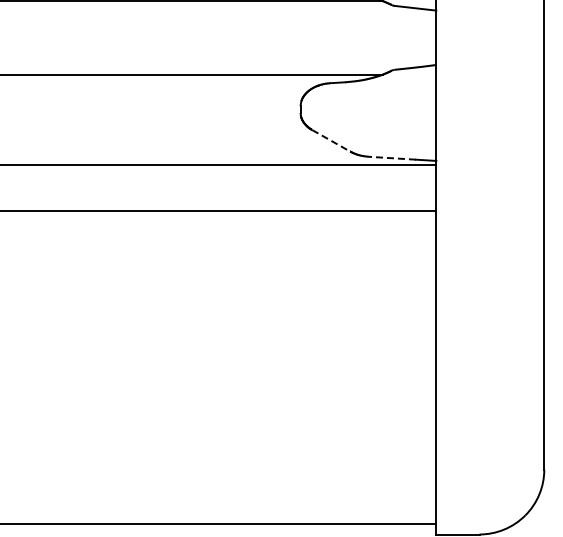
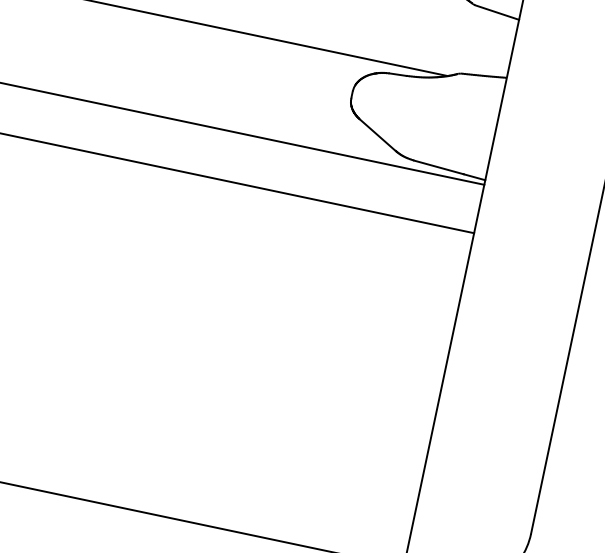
line: (331, 140) -> (378, 134), dashed -> solid
line: (391, 158) -> (438, 167), dashed -> solid

